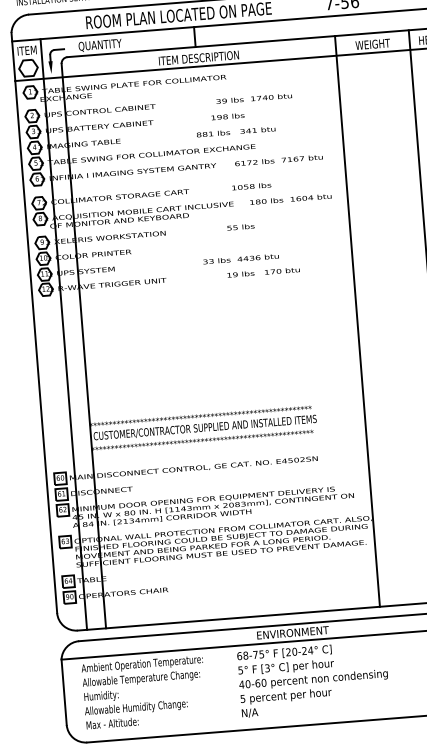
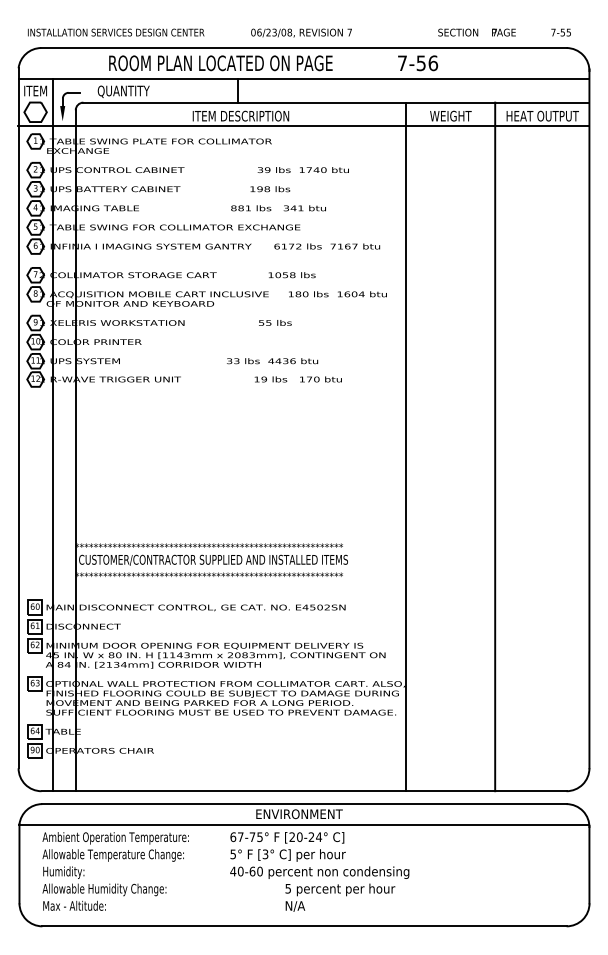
text: (245, 655) -> (240, 836), 68-75° -> 67-75°
text: (286, 702) -> (340, 897), moved

